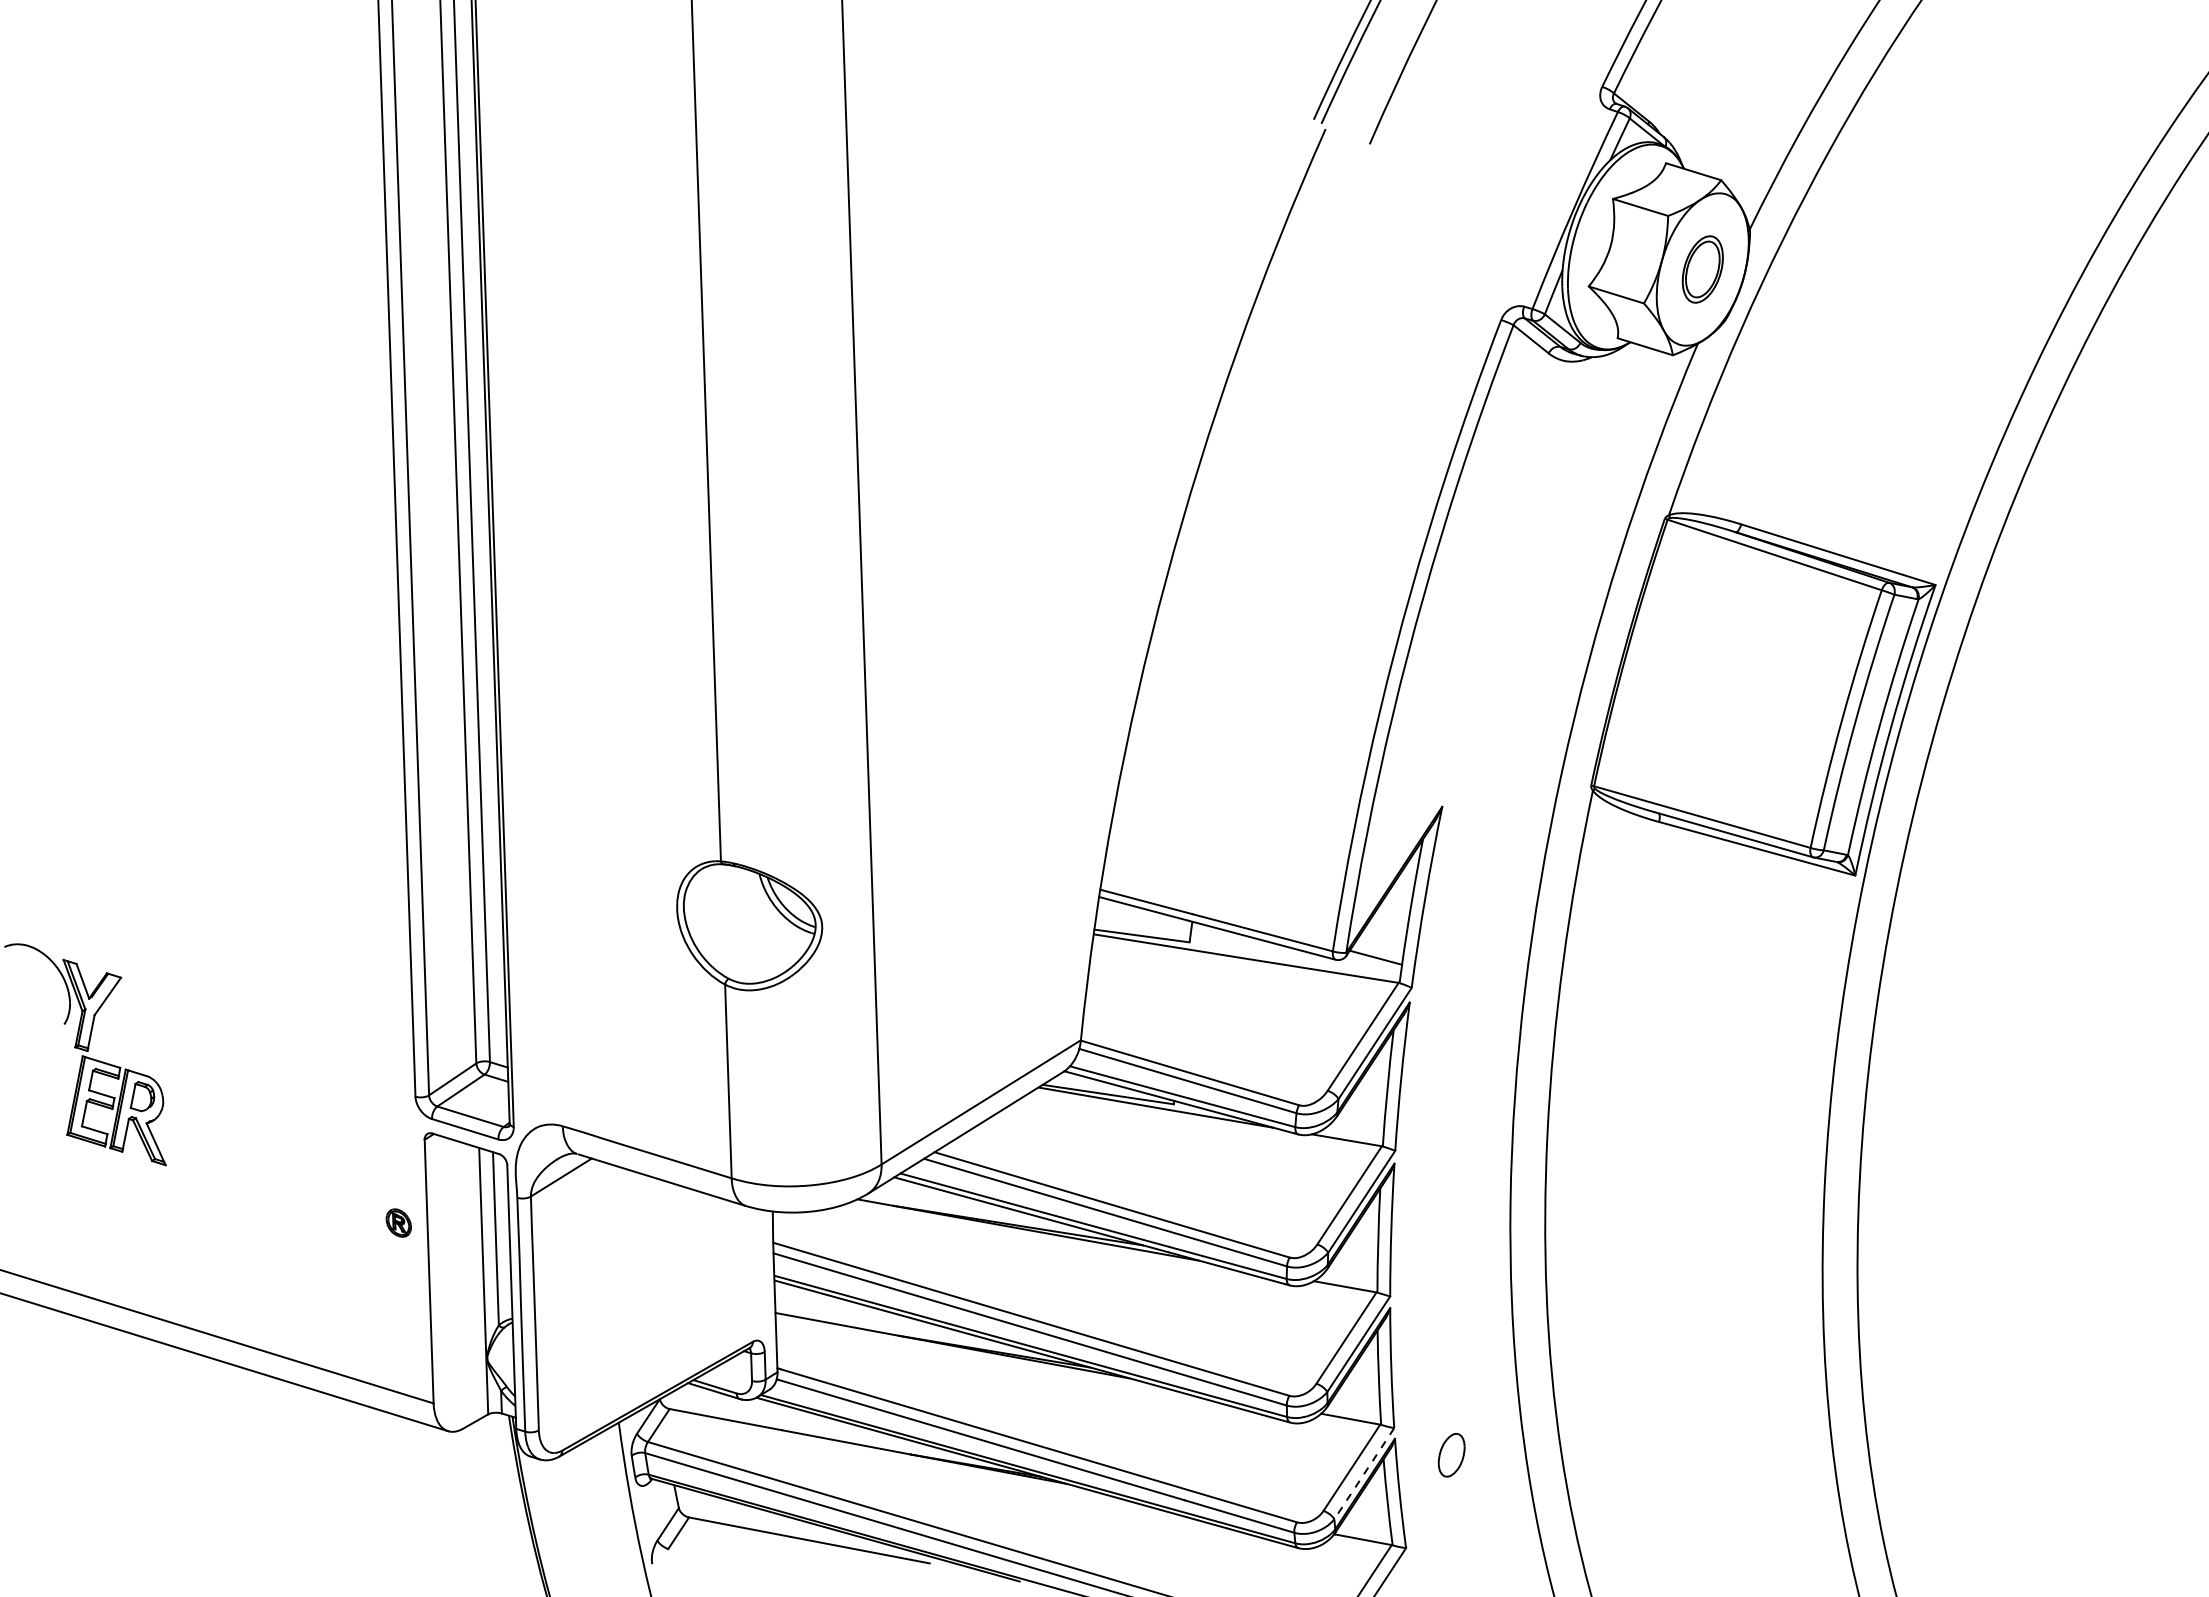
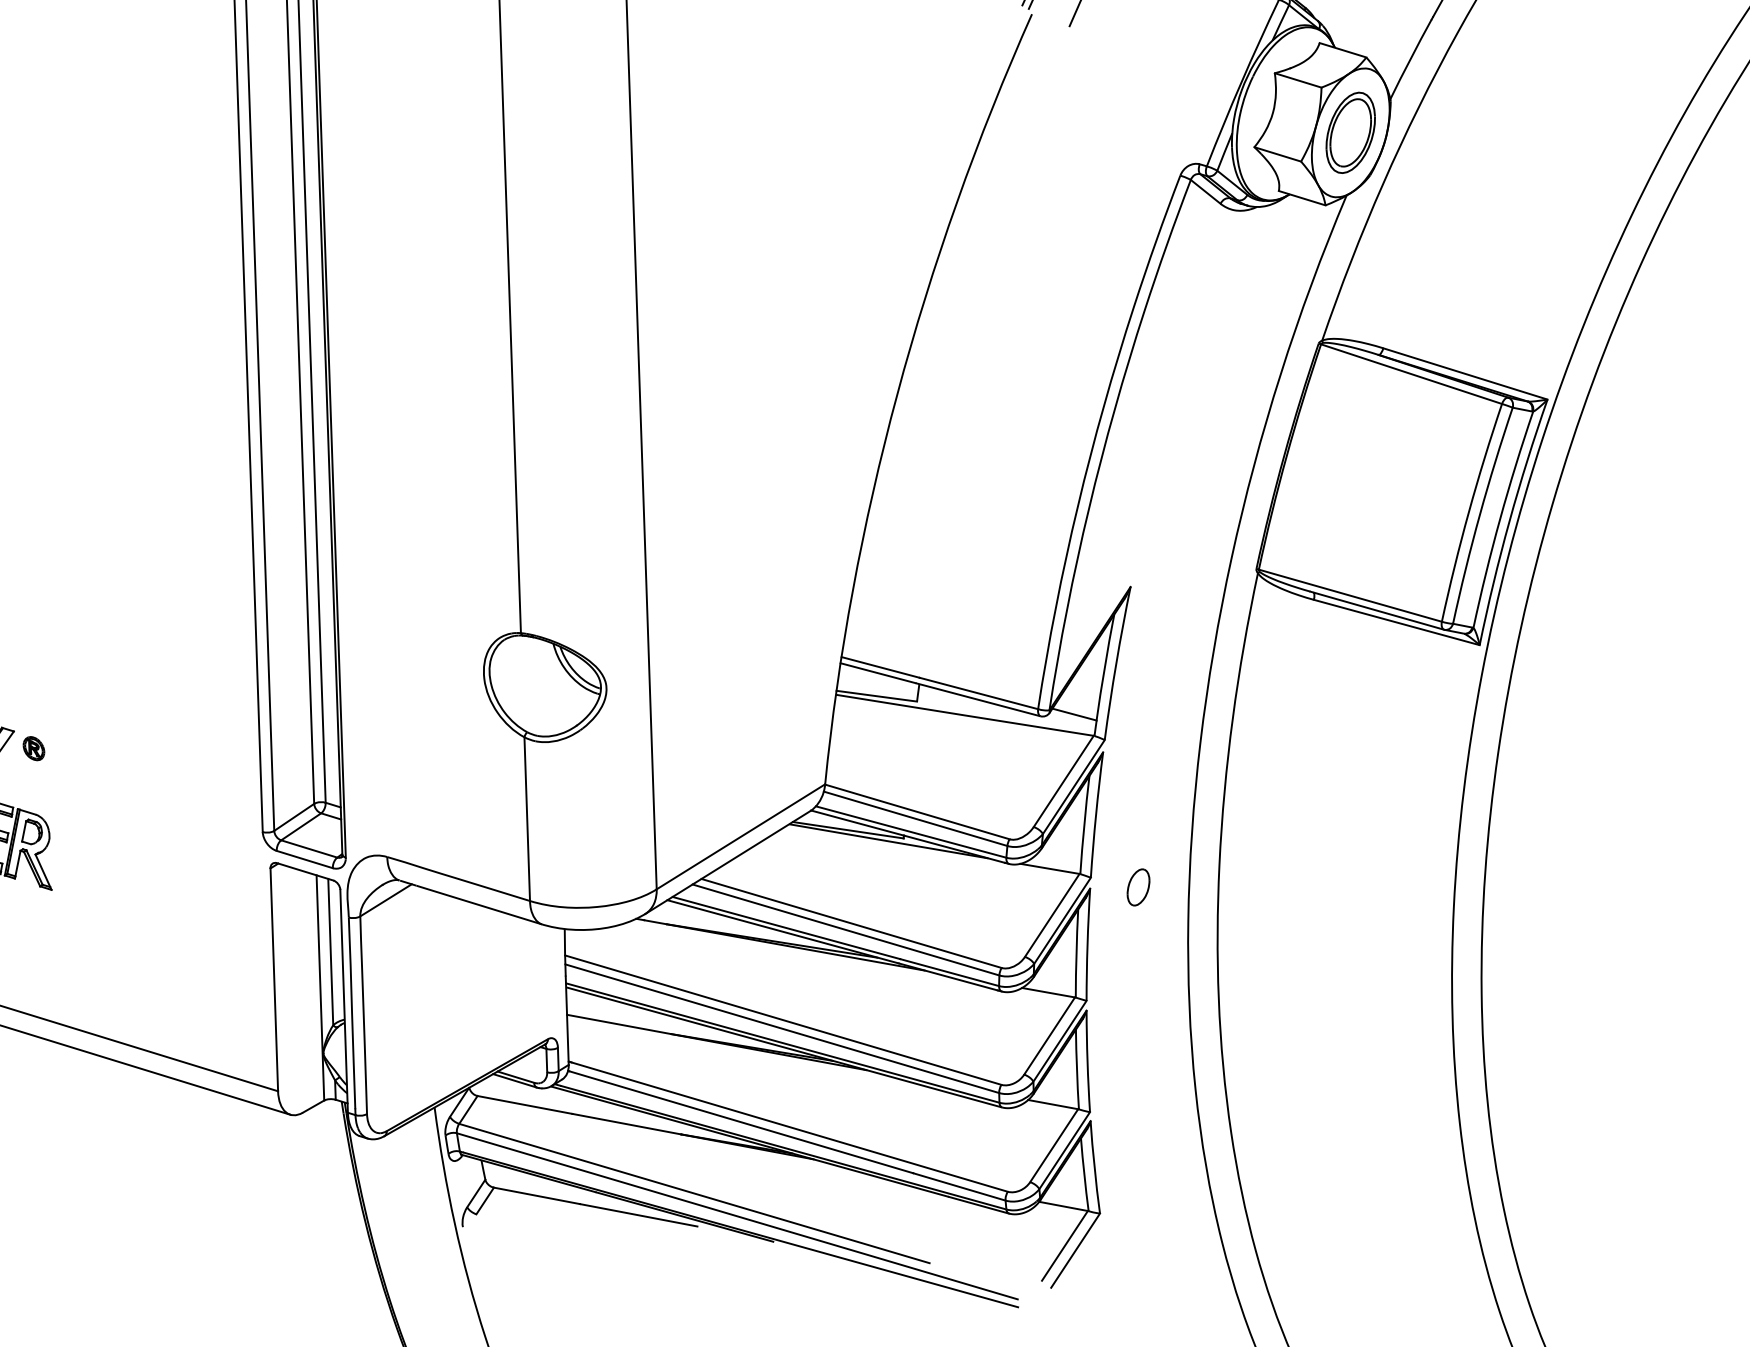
part: (1702, 269) -> (1350, 132), size x1.43
part: (398, 1222) -> (33, 748), moved
part: (1451, 1455) -> (1138, 887), moved
line: (1364, 1473) -> (1064, 1150), dashed -> solid

